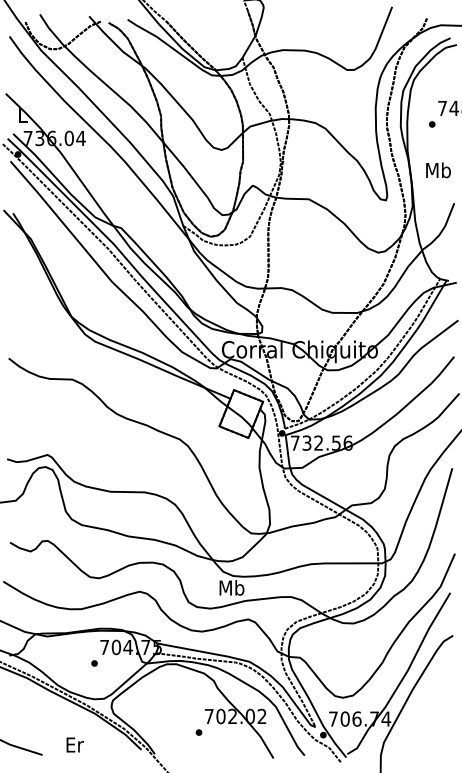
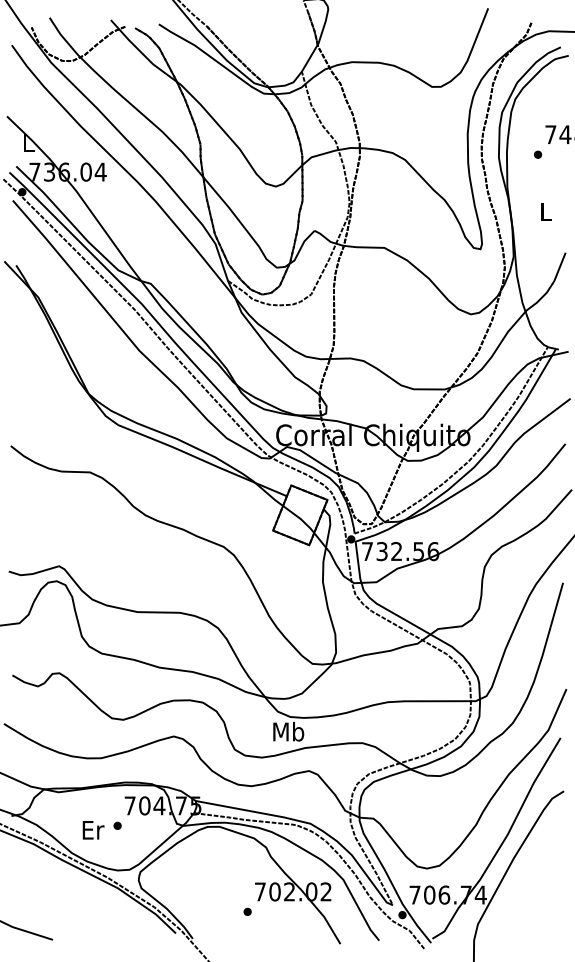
text: (438, 170) -> (545, 212), Mb -> L
text: (74, 744) -> (92, 829), moved

